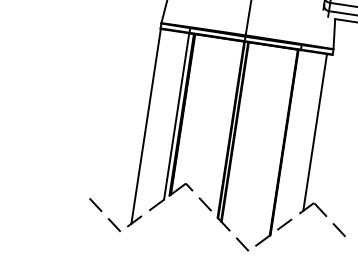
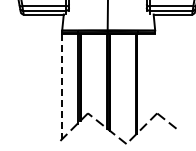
line: (146, 126) -> (62, 86), solid -> dashed
line: (315, 131) -> (152, 75), removed
line: (104, 215) -> (47, 136), removed

